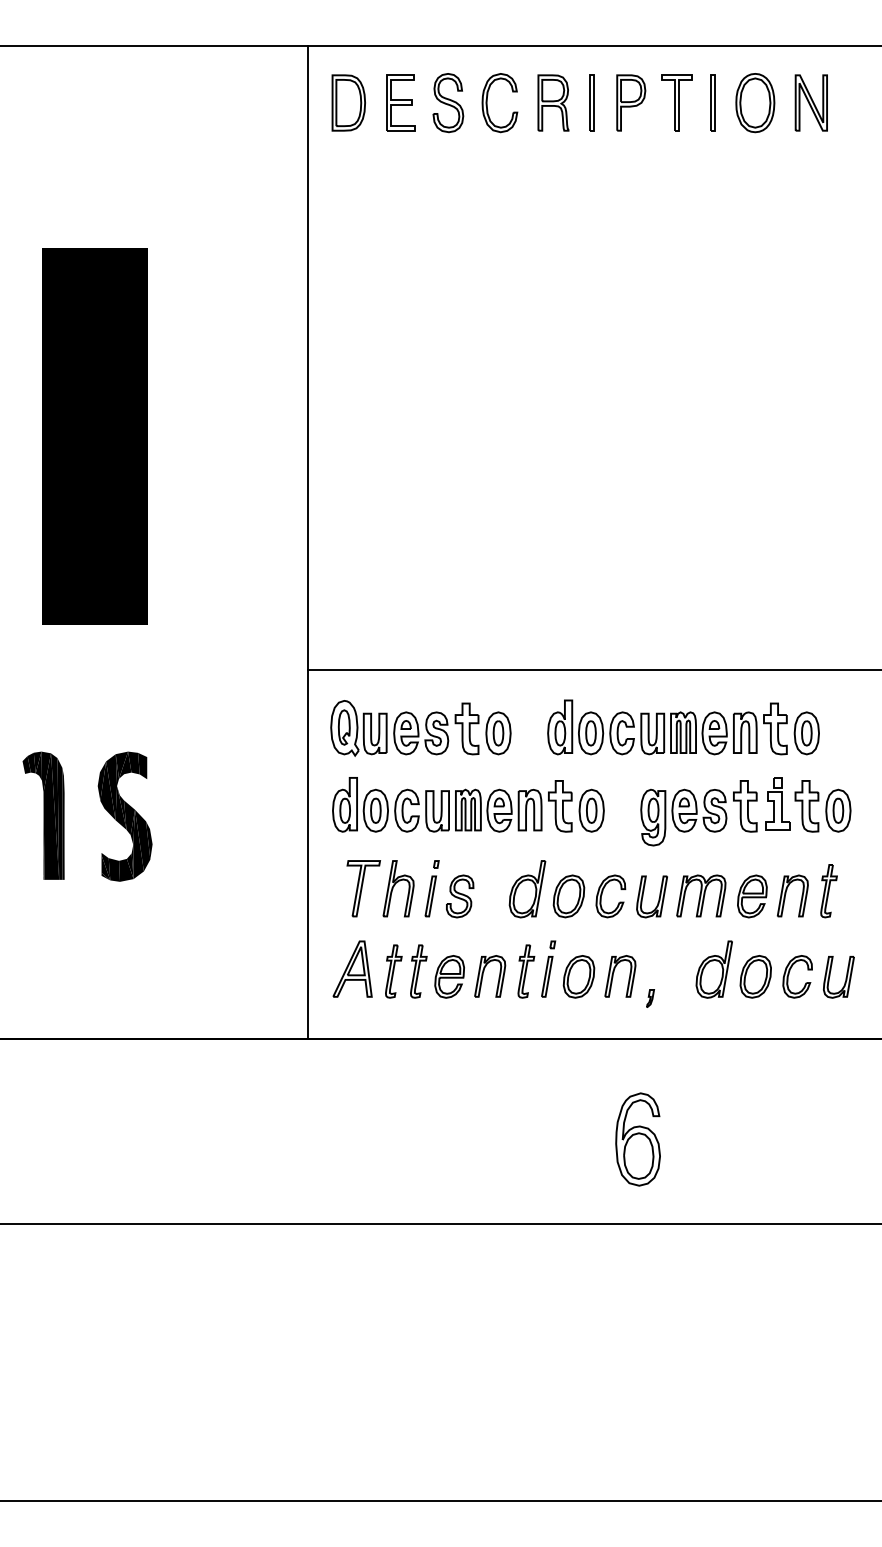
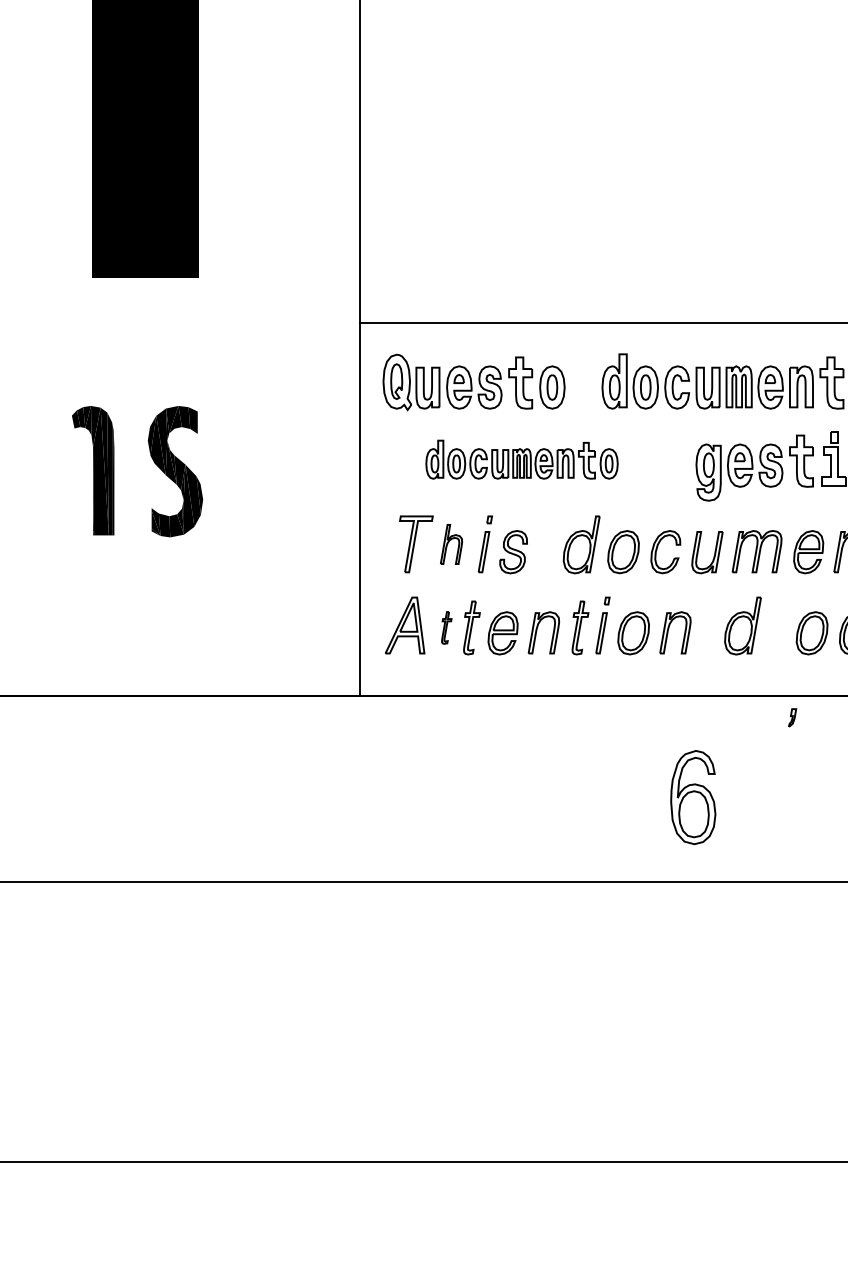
part: (468, 804) -> (522, 459), size x0.7
part: (398, 888) -> (451, 544), size x0.7
part: (713, 969) -> (742, 625), moved
part: (393, 971) -> (446, 627), size x0.6
part: (650, 998) -> (792, 717), moved

